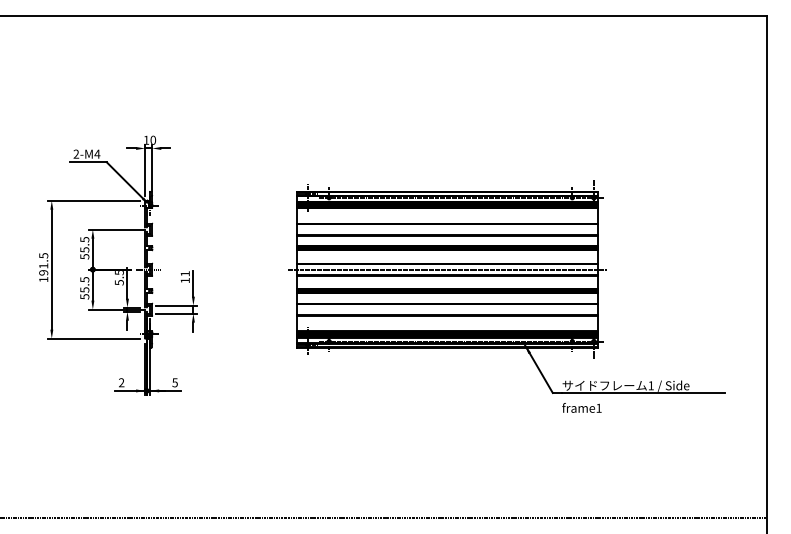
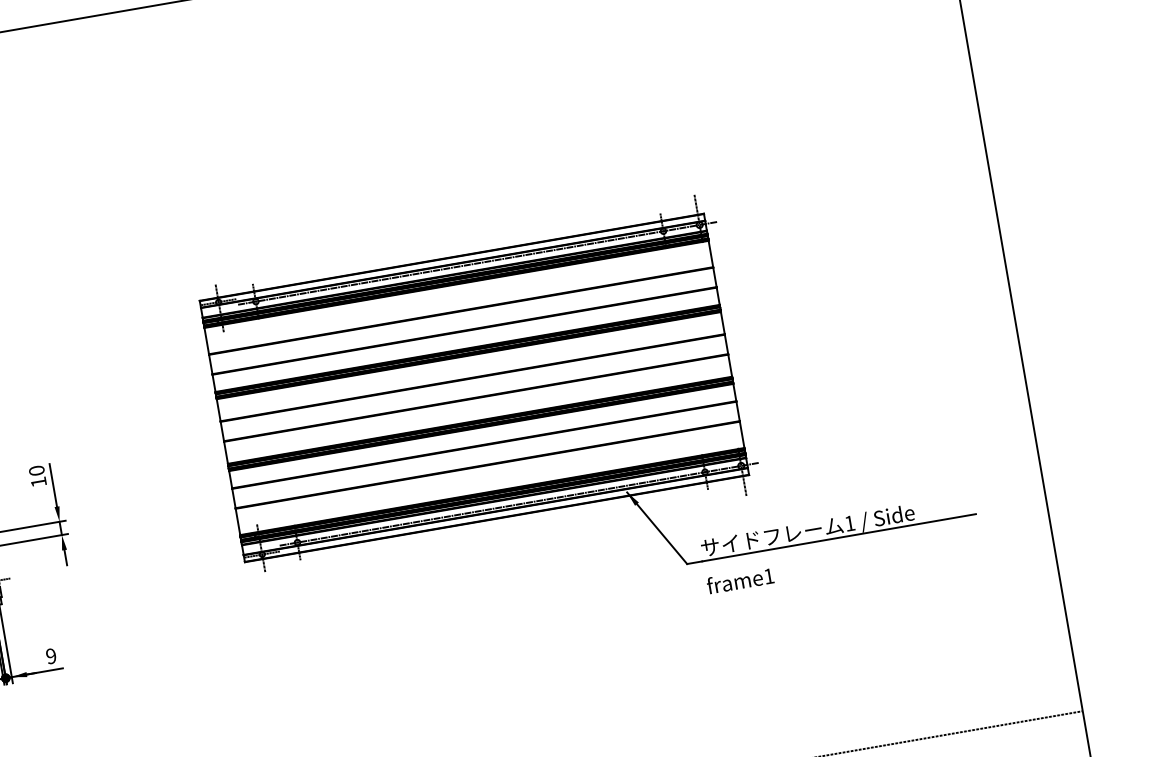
line: (446, 269) -> (473, 387), removed
text: (184, 273) -> (35, 470), 11 -> 10
text: (174, 382) -> (50, 655), 5 -> 9

